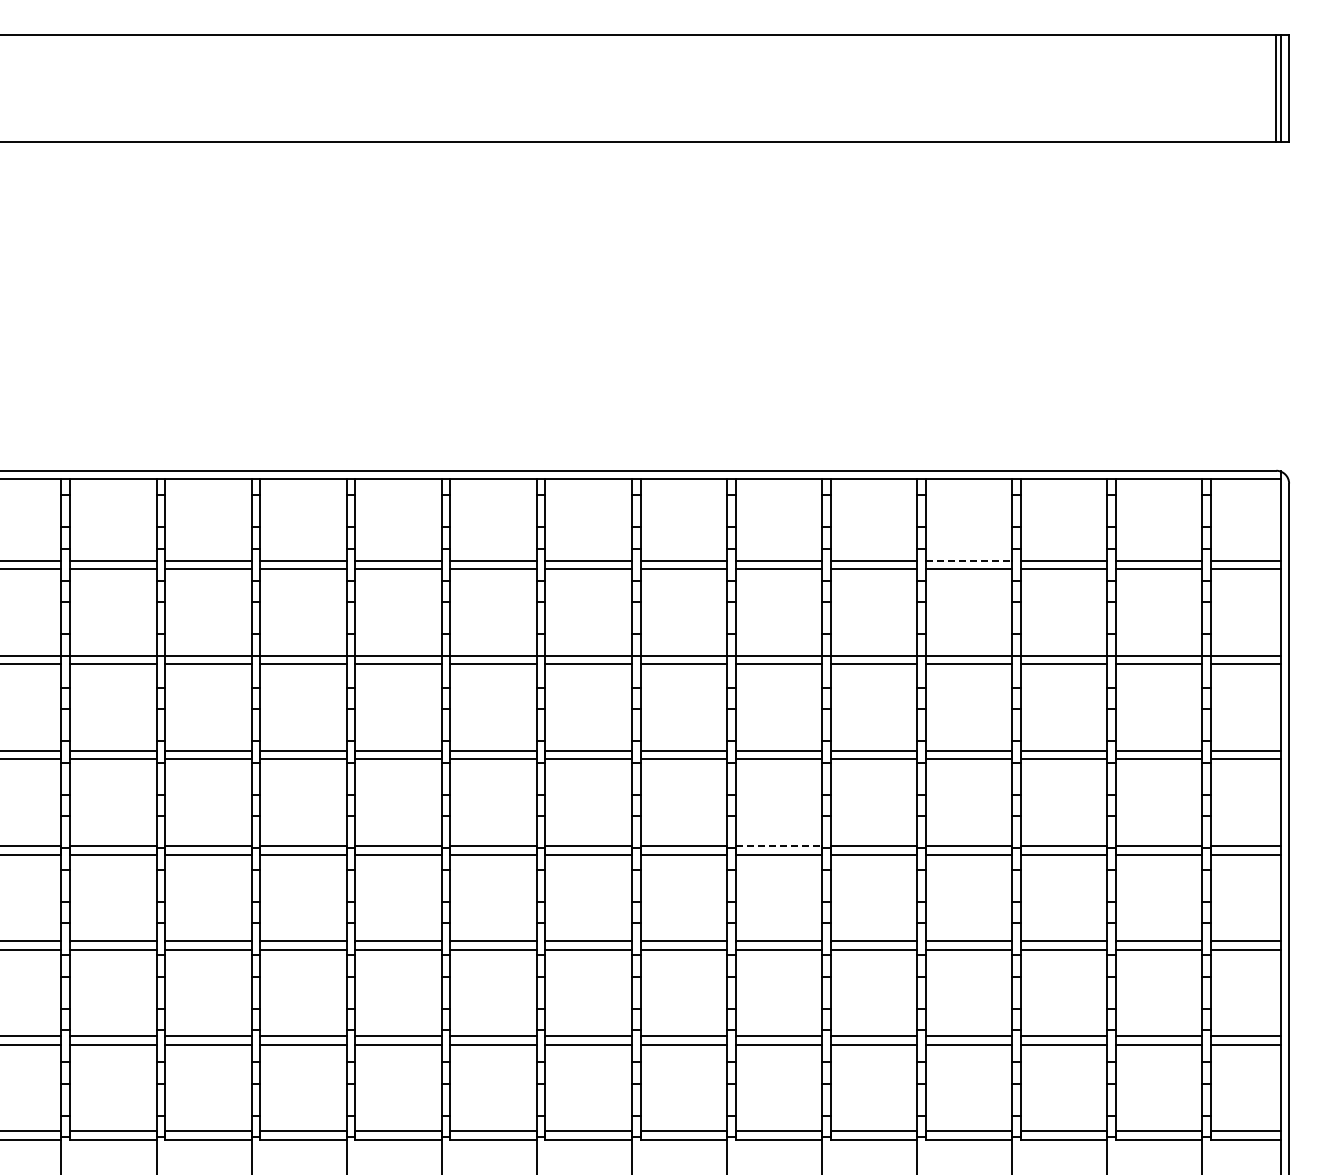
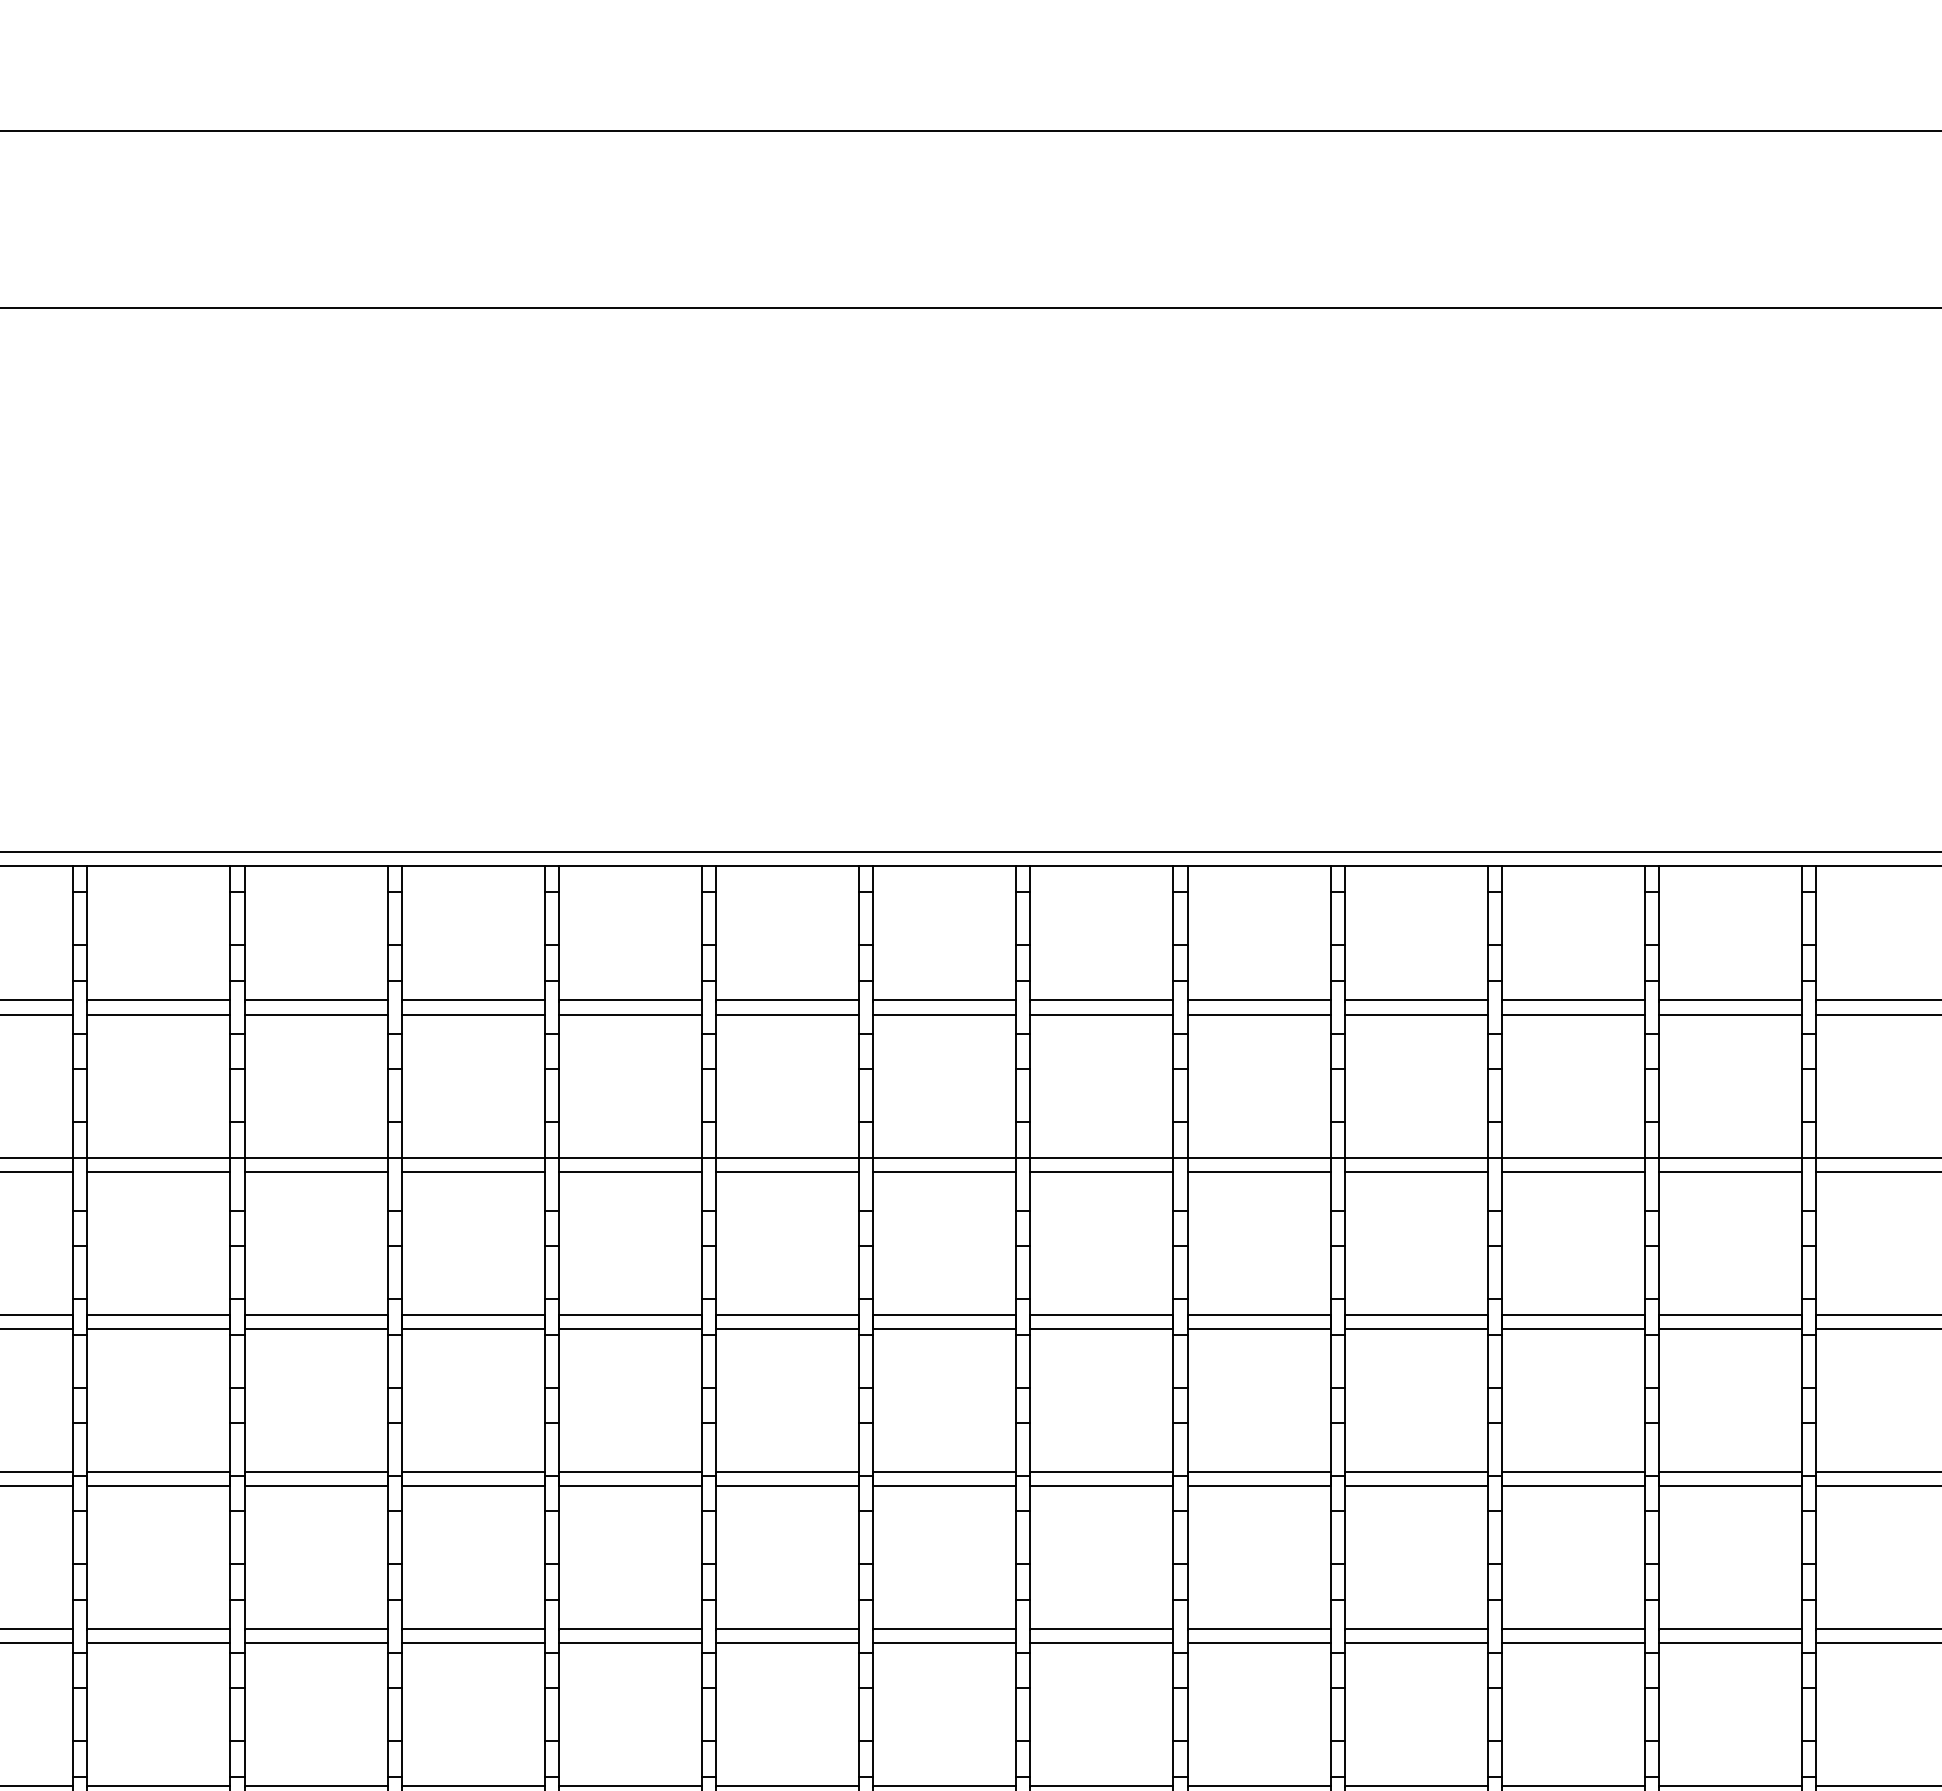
line: (969, 560) -> (1574, 1000), dashed -> solid
line: (779, 845) -> (1260, 1471), dashed -> solid

